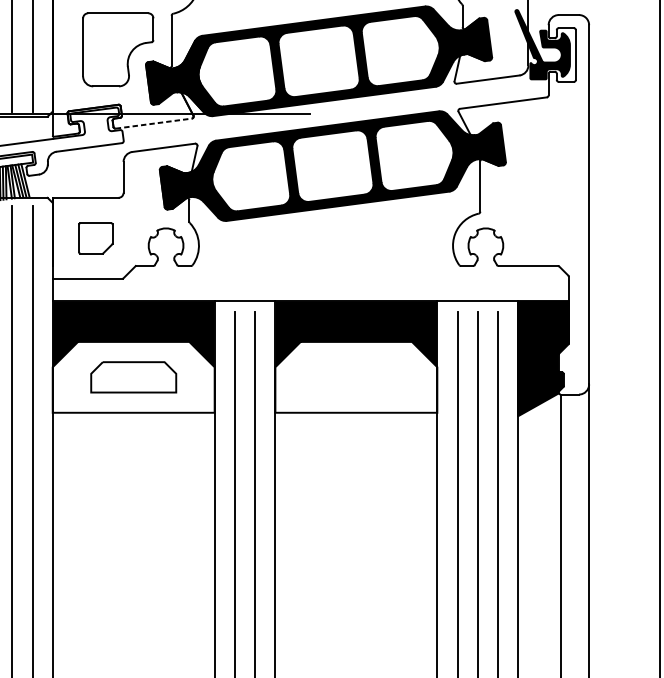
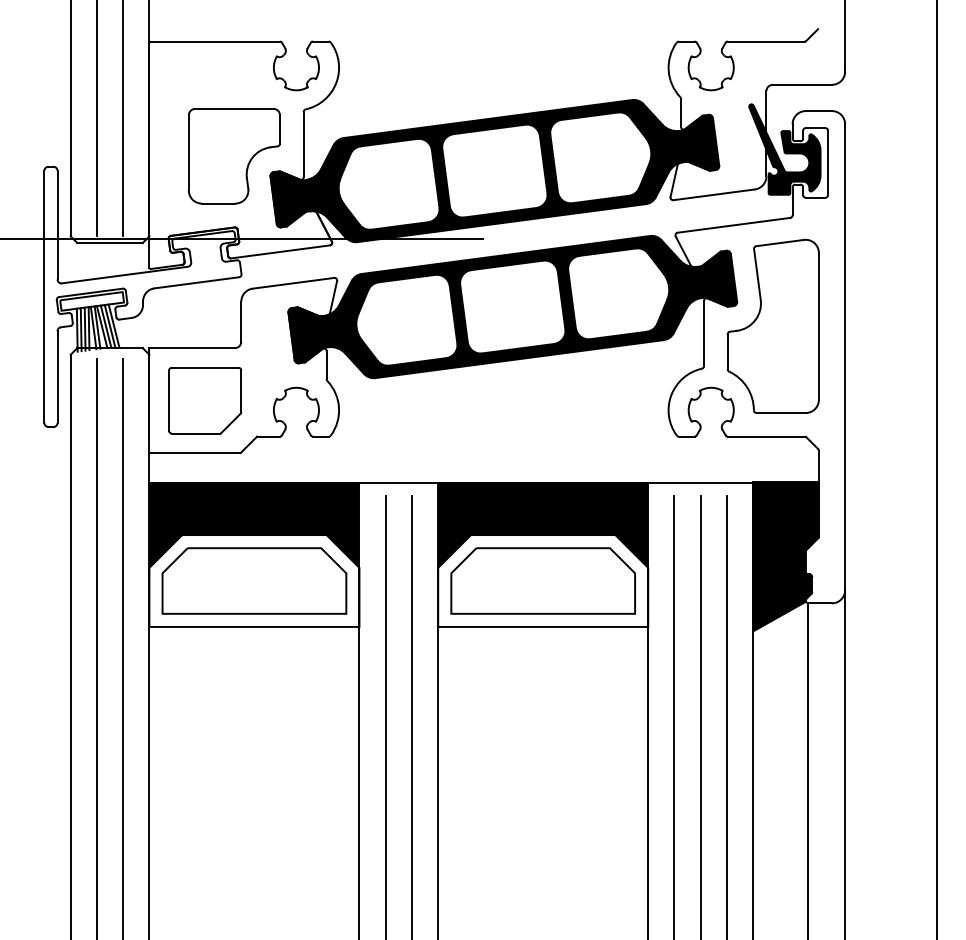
line: (153, 123) -> (280, 251), dashed -> solid
part: (533, 180) -> (772, 325), added
part: (95, 238) -> (205, 400), size x1.67
part: (133, 376) -> (254, 580), size x1.67
part: (355, 376) -> (542, 580), added

